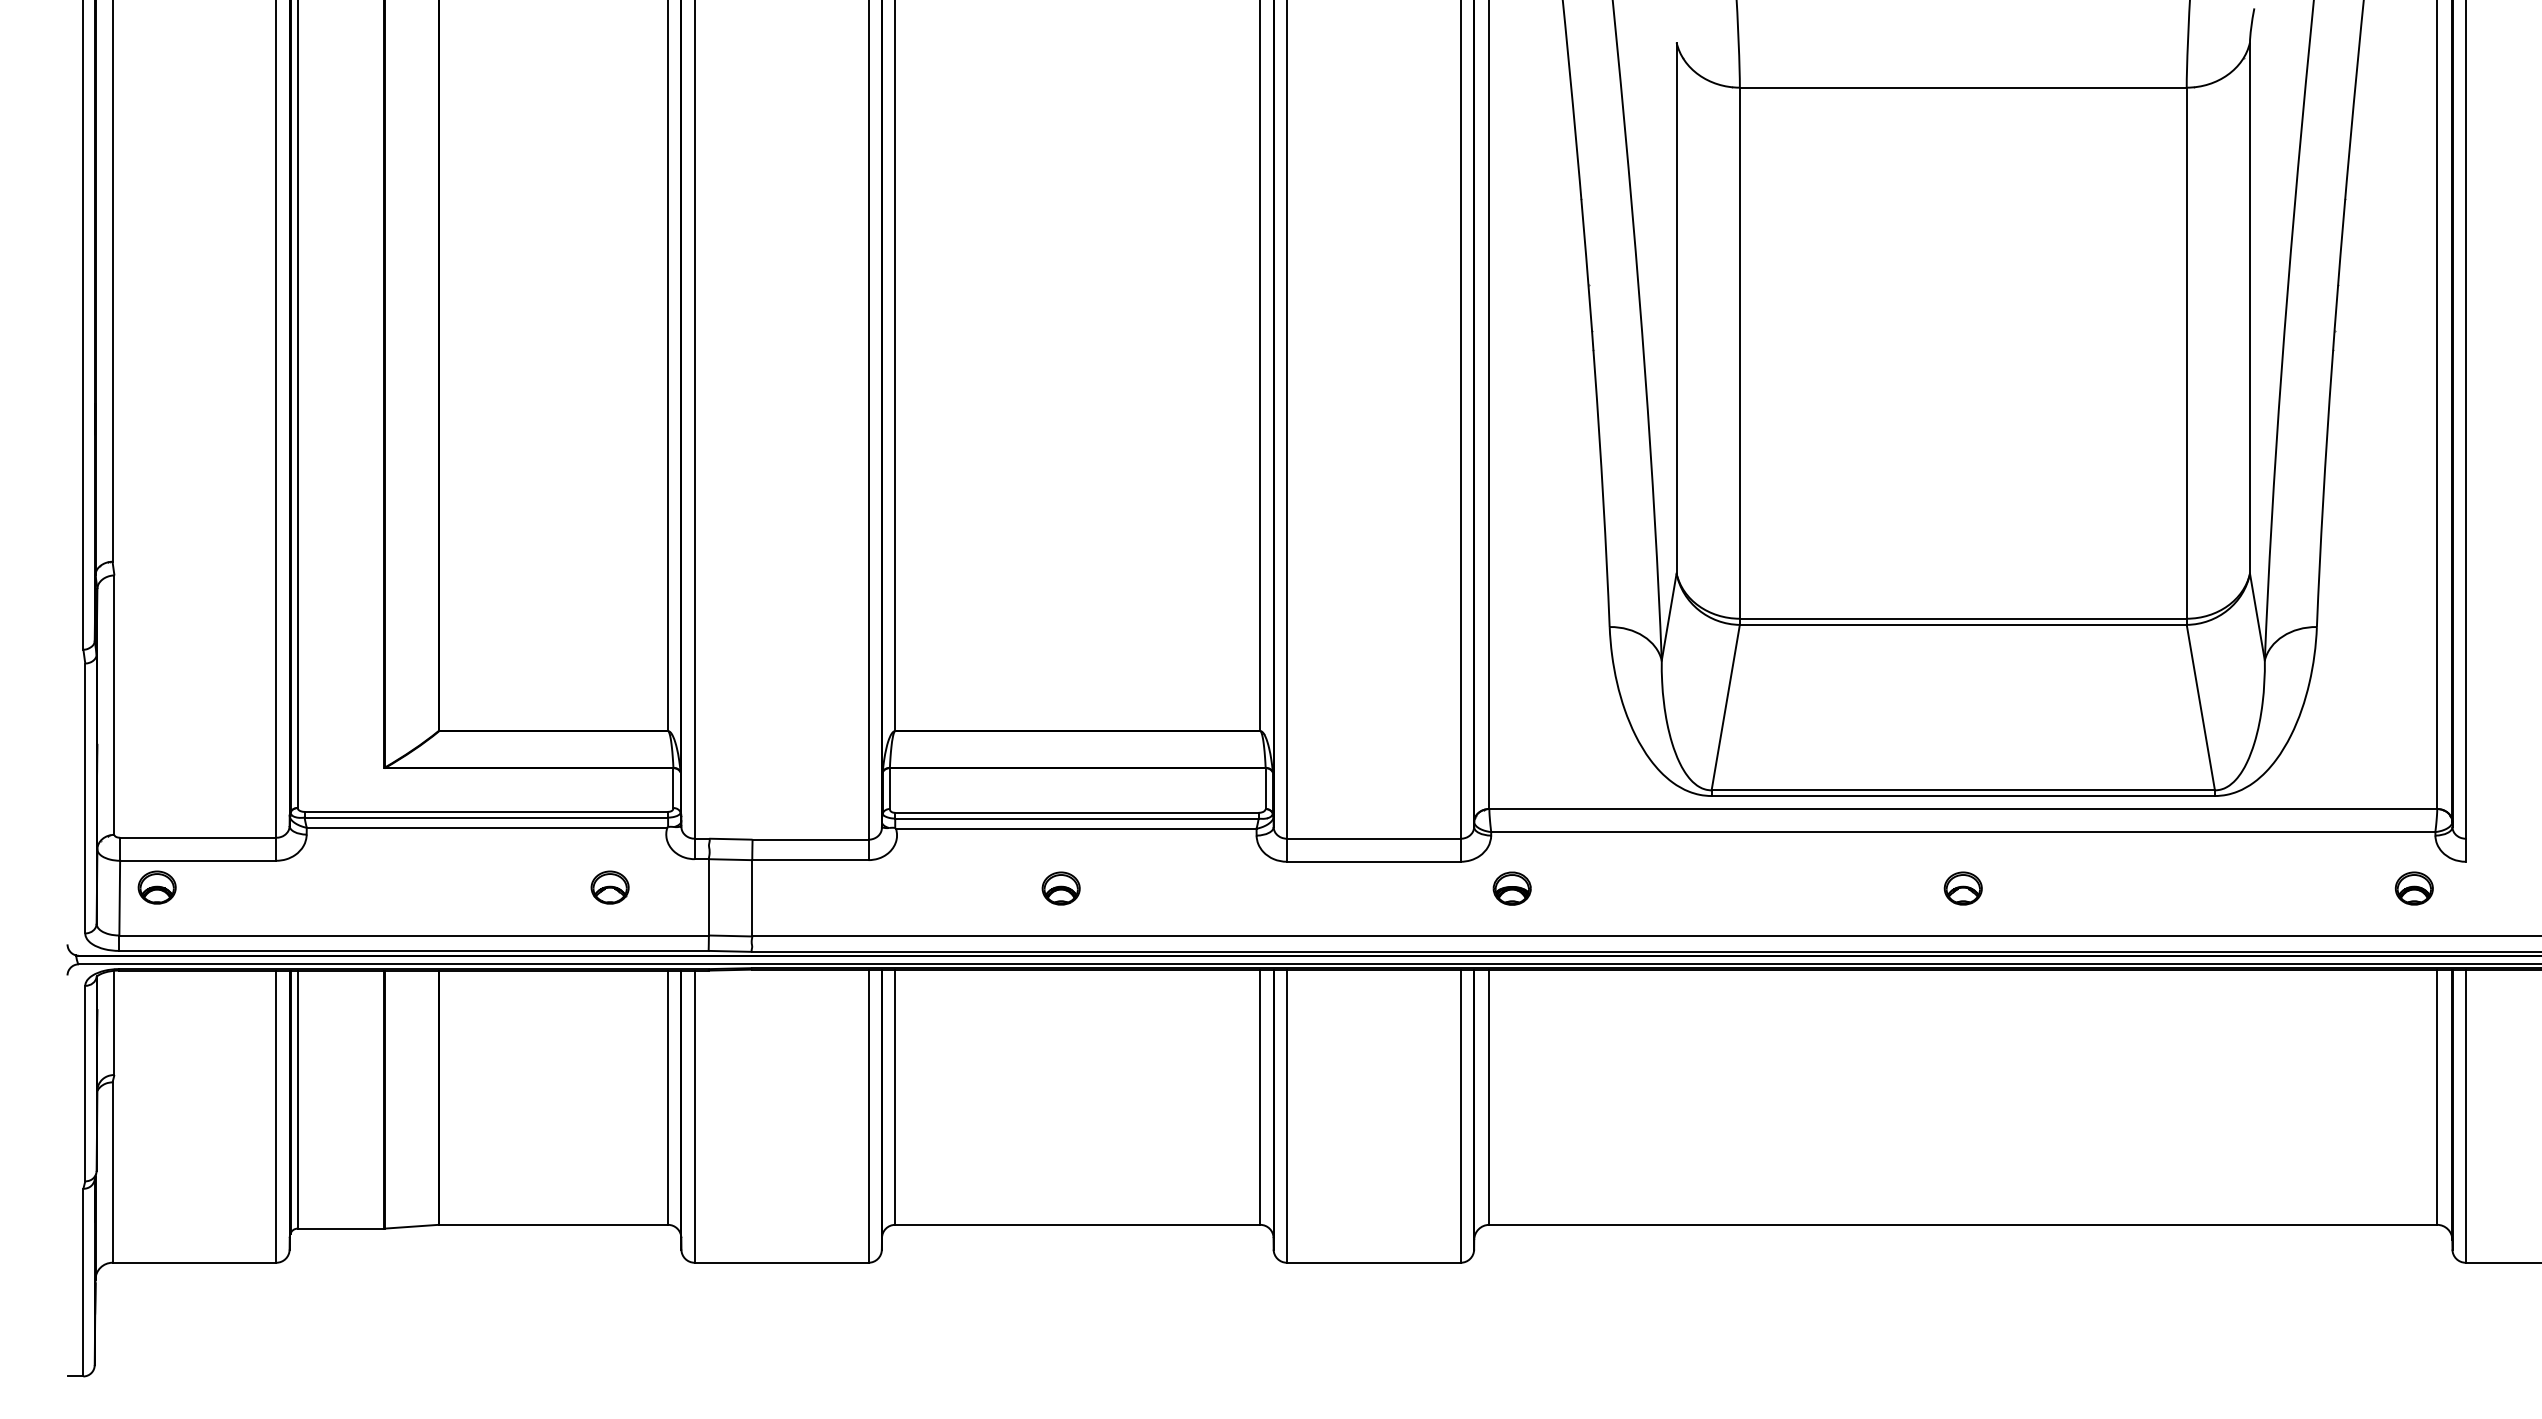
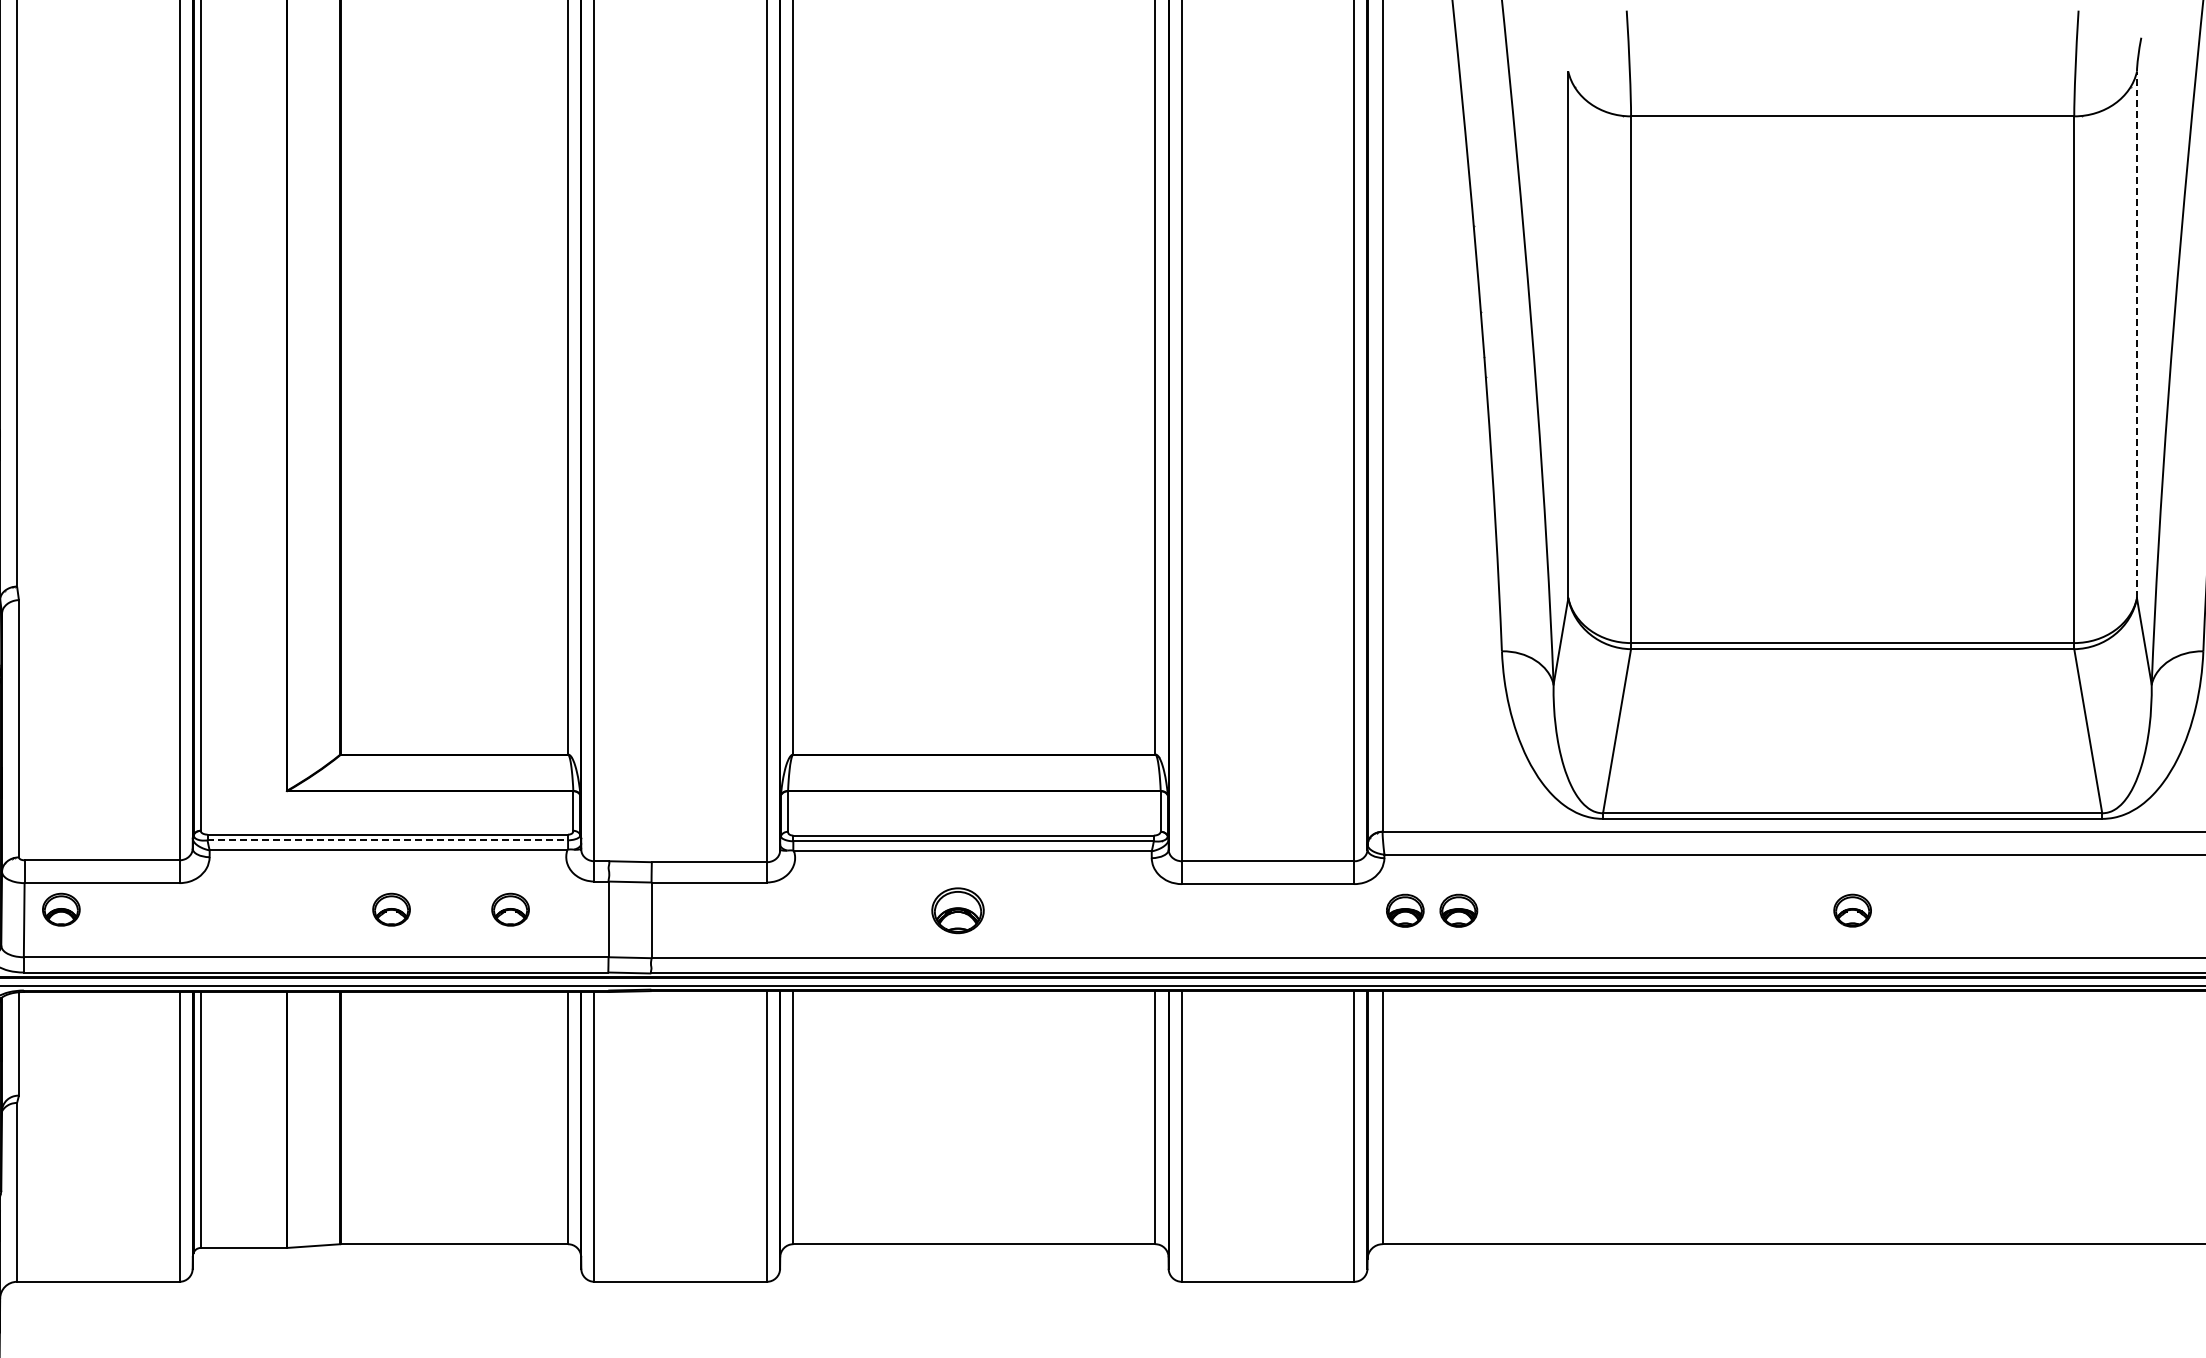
line: (2249, 308) -> (2136, 335), solid -> dashed
line: (486, 817) -> (387, 840), solid -> dashed
part: (489, 887) -> (390, 909), added
part: (1060, 888) -> (957, 910), size x1.4
part: (1565, 888) -> (1458, 910), added

